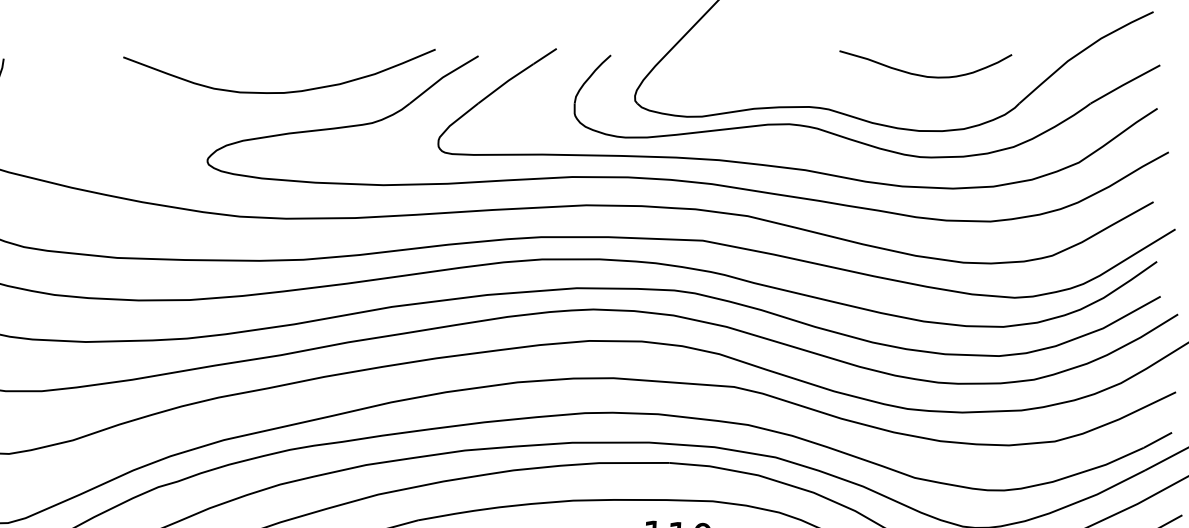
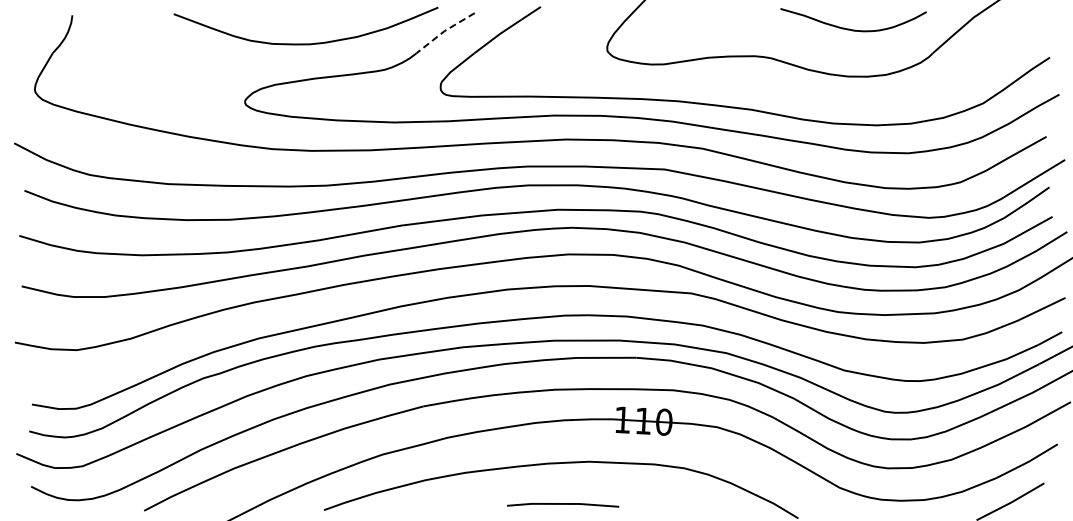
line: (442, 77) -> (444, 31), solid -> dashed
part: (858, 140) -> (796, 84), removed

